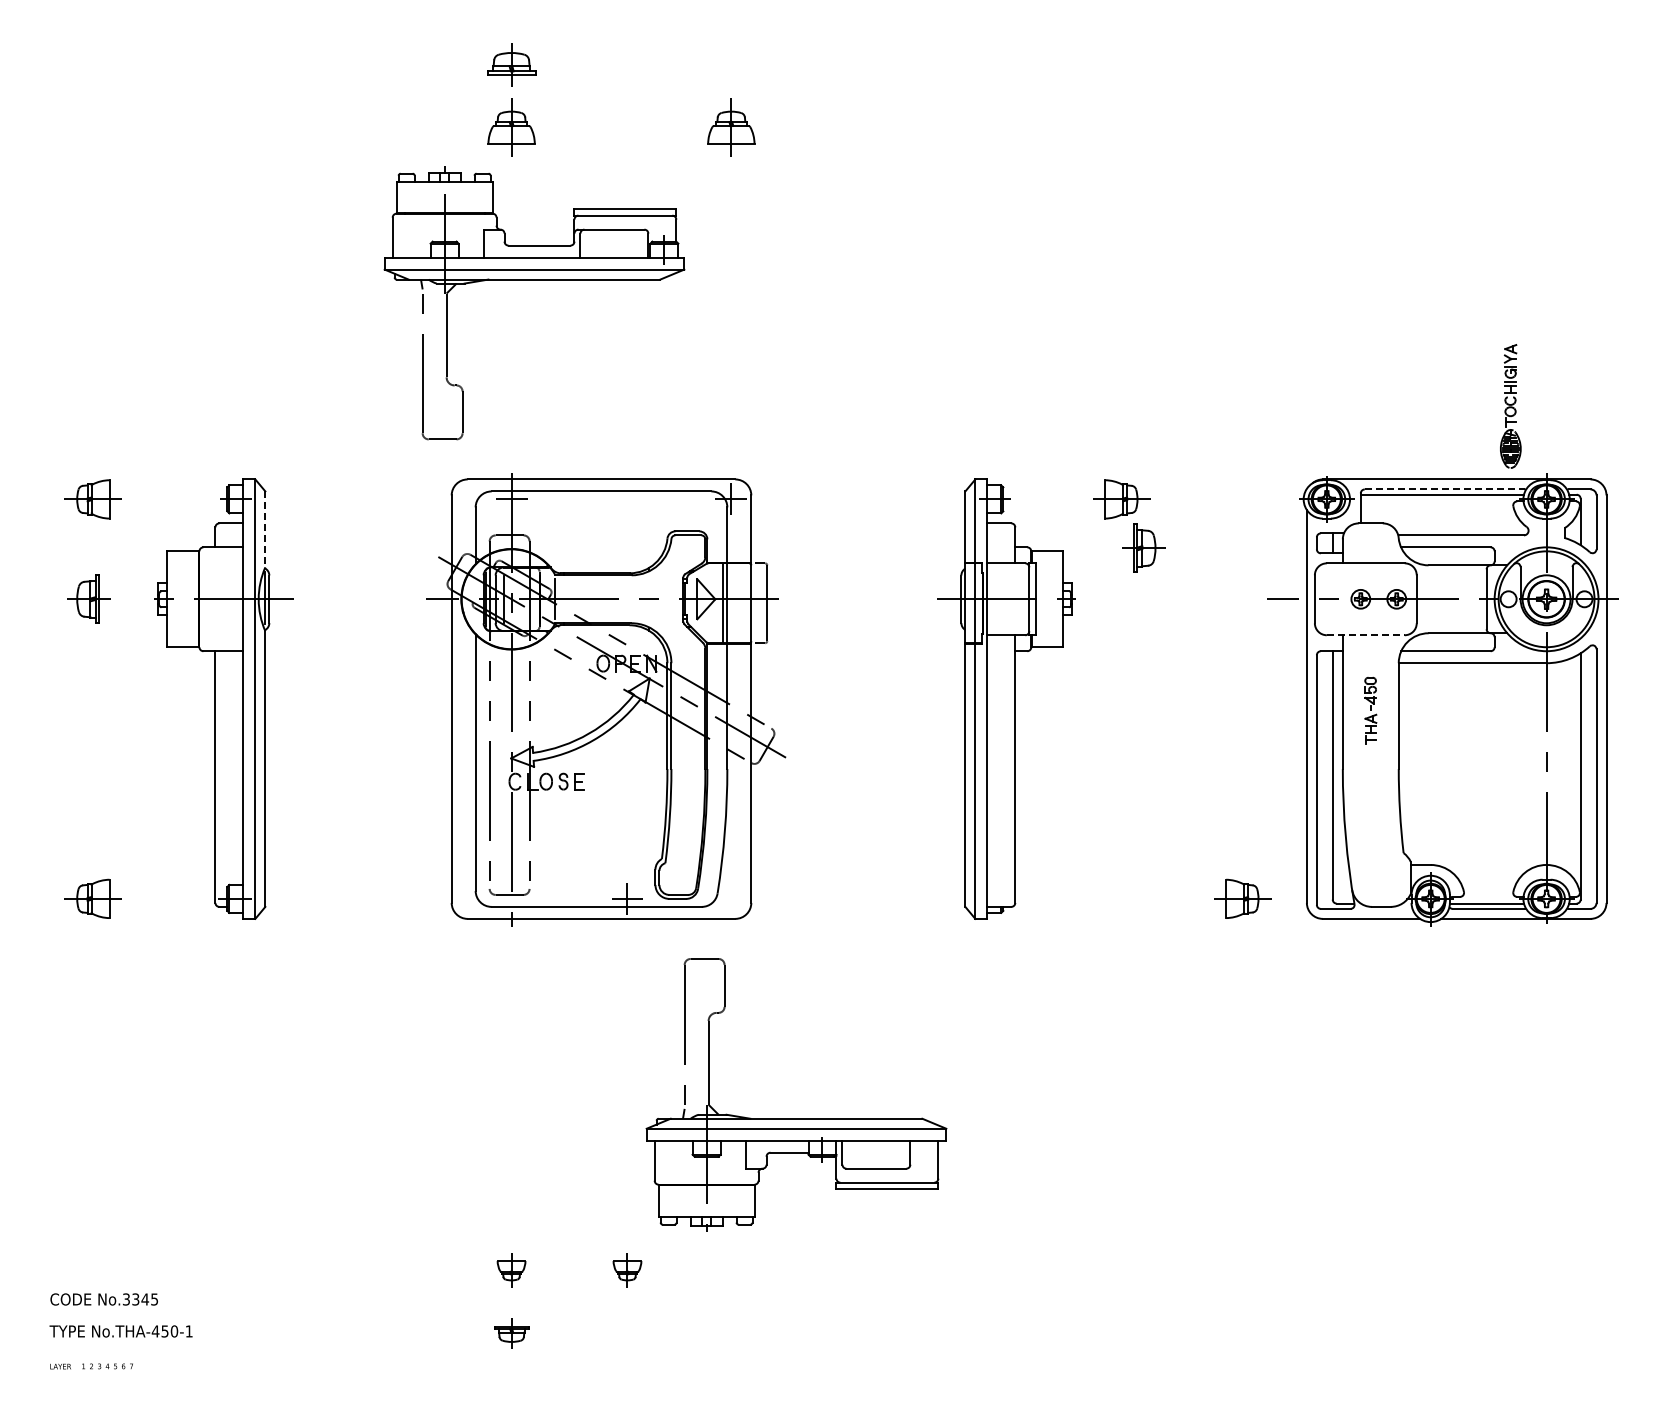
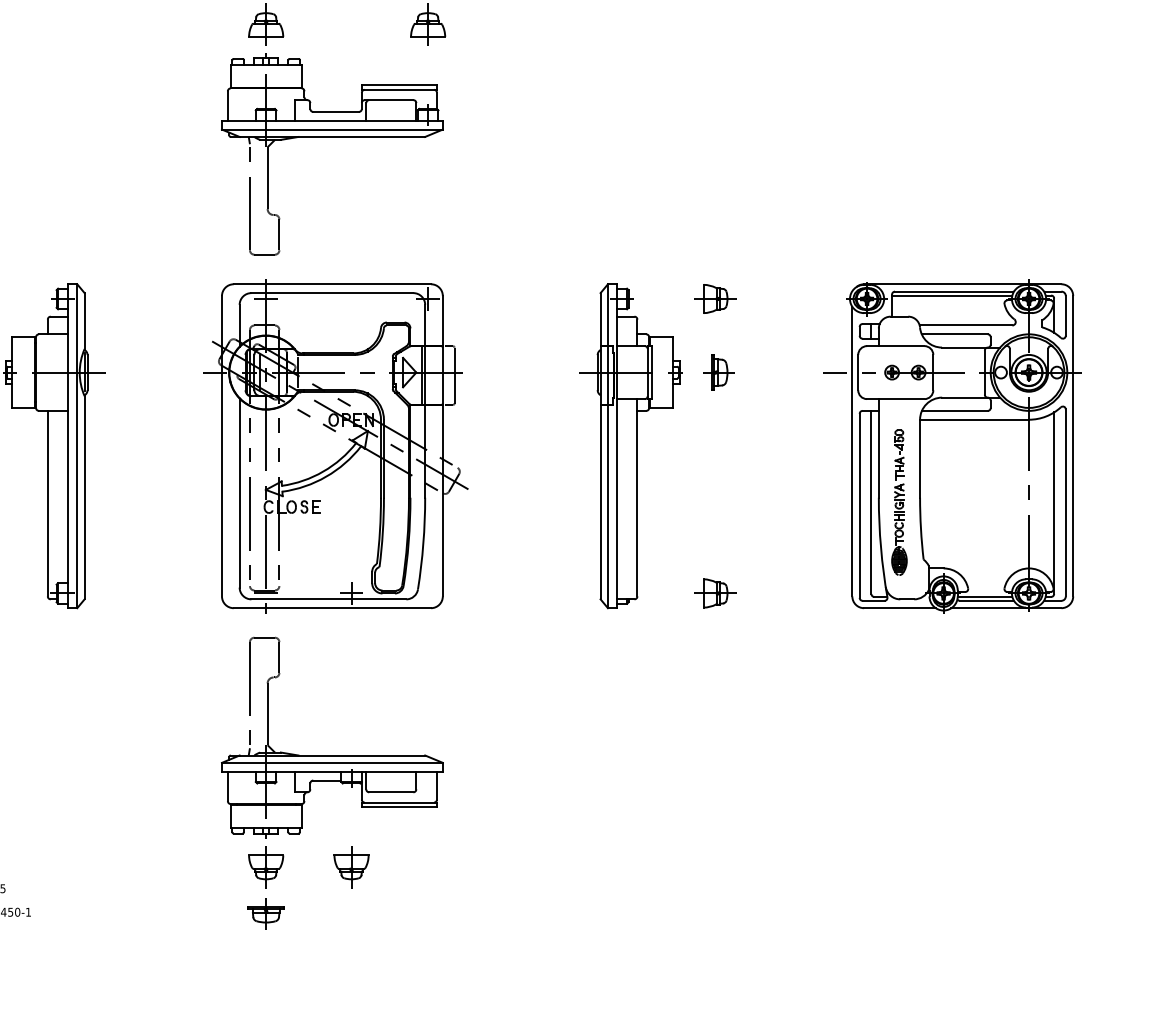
part: (534, 280) -> (332, 137), moved
part: (1510, 406) -> (899, 529), moved
line: (1444, 489) -> (953, 291), dashed -> solid
line: (265, 529) -> (84, 321), dashed -> solid
part: (1143, 547) -> (718, 372), moved
line: (1365, 635) -> (895, 399), dashed -> solid
line: (511, 898) -> (266, 593), added
part: (1242, 898) -> (715, 593), moved
part: (796, 1118) -> (332, 755), moved
part: (511, 1270) -> (266, 867), size x1.67
part: (627, 1270) -> (351, 867), size x1.67
part: (511, 1333) -> (266, 913), size x1.43

